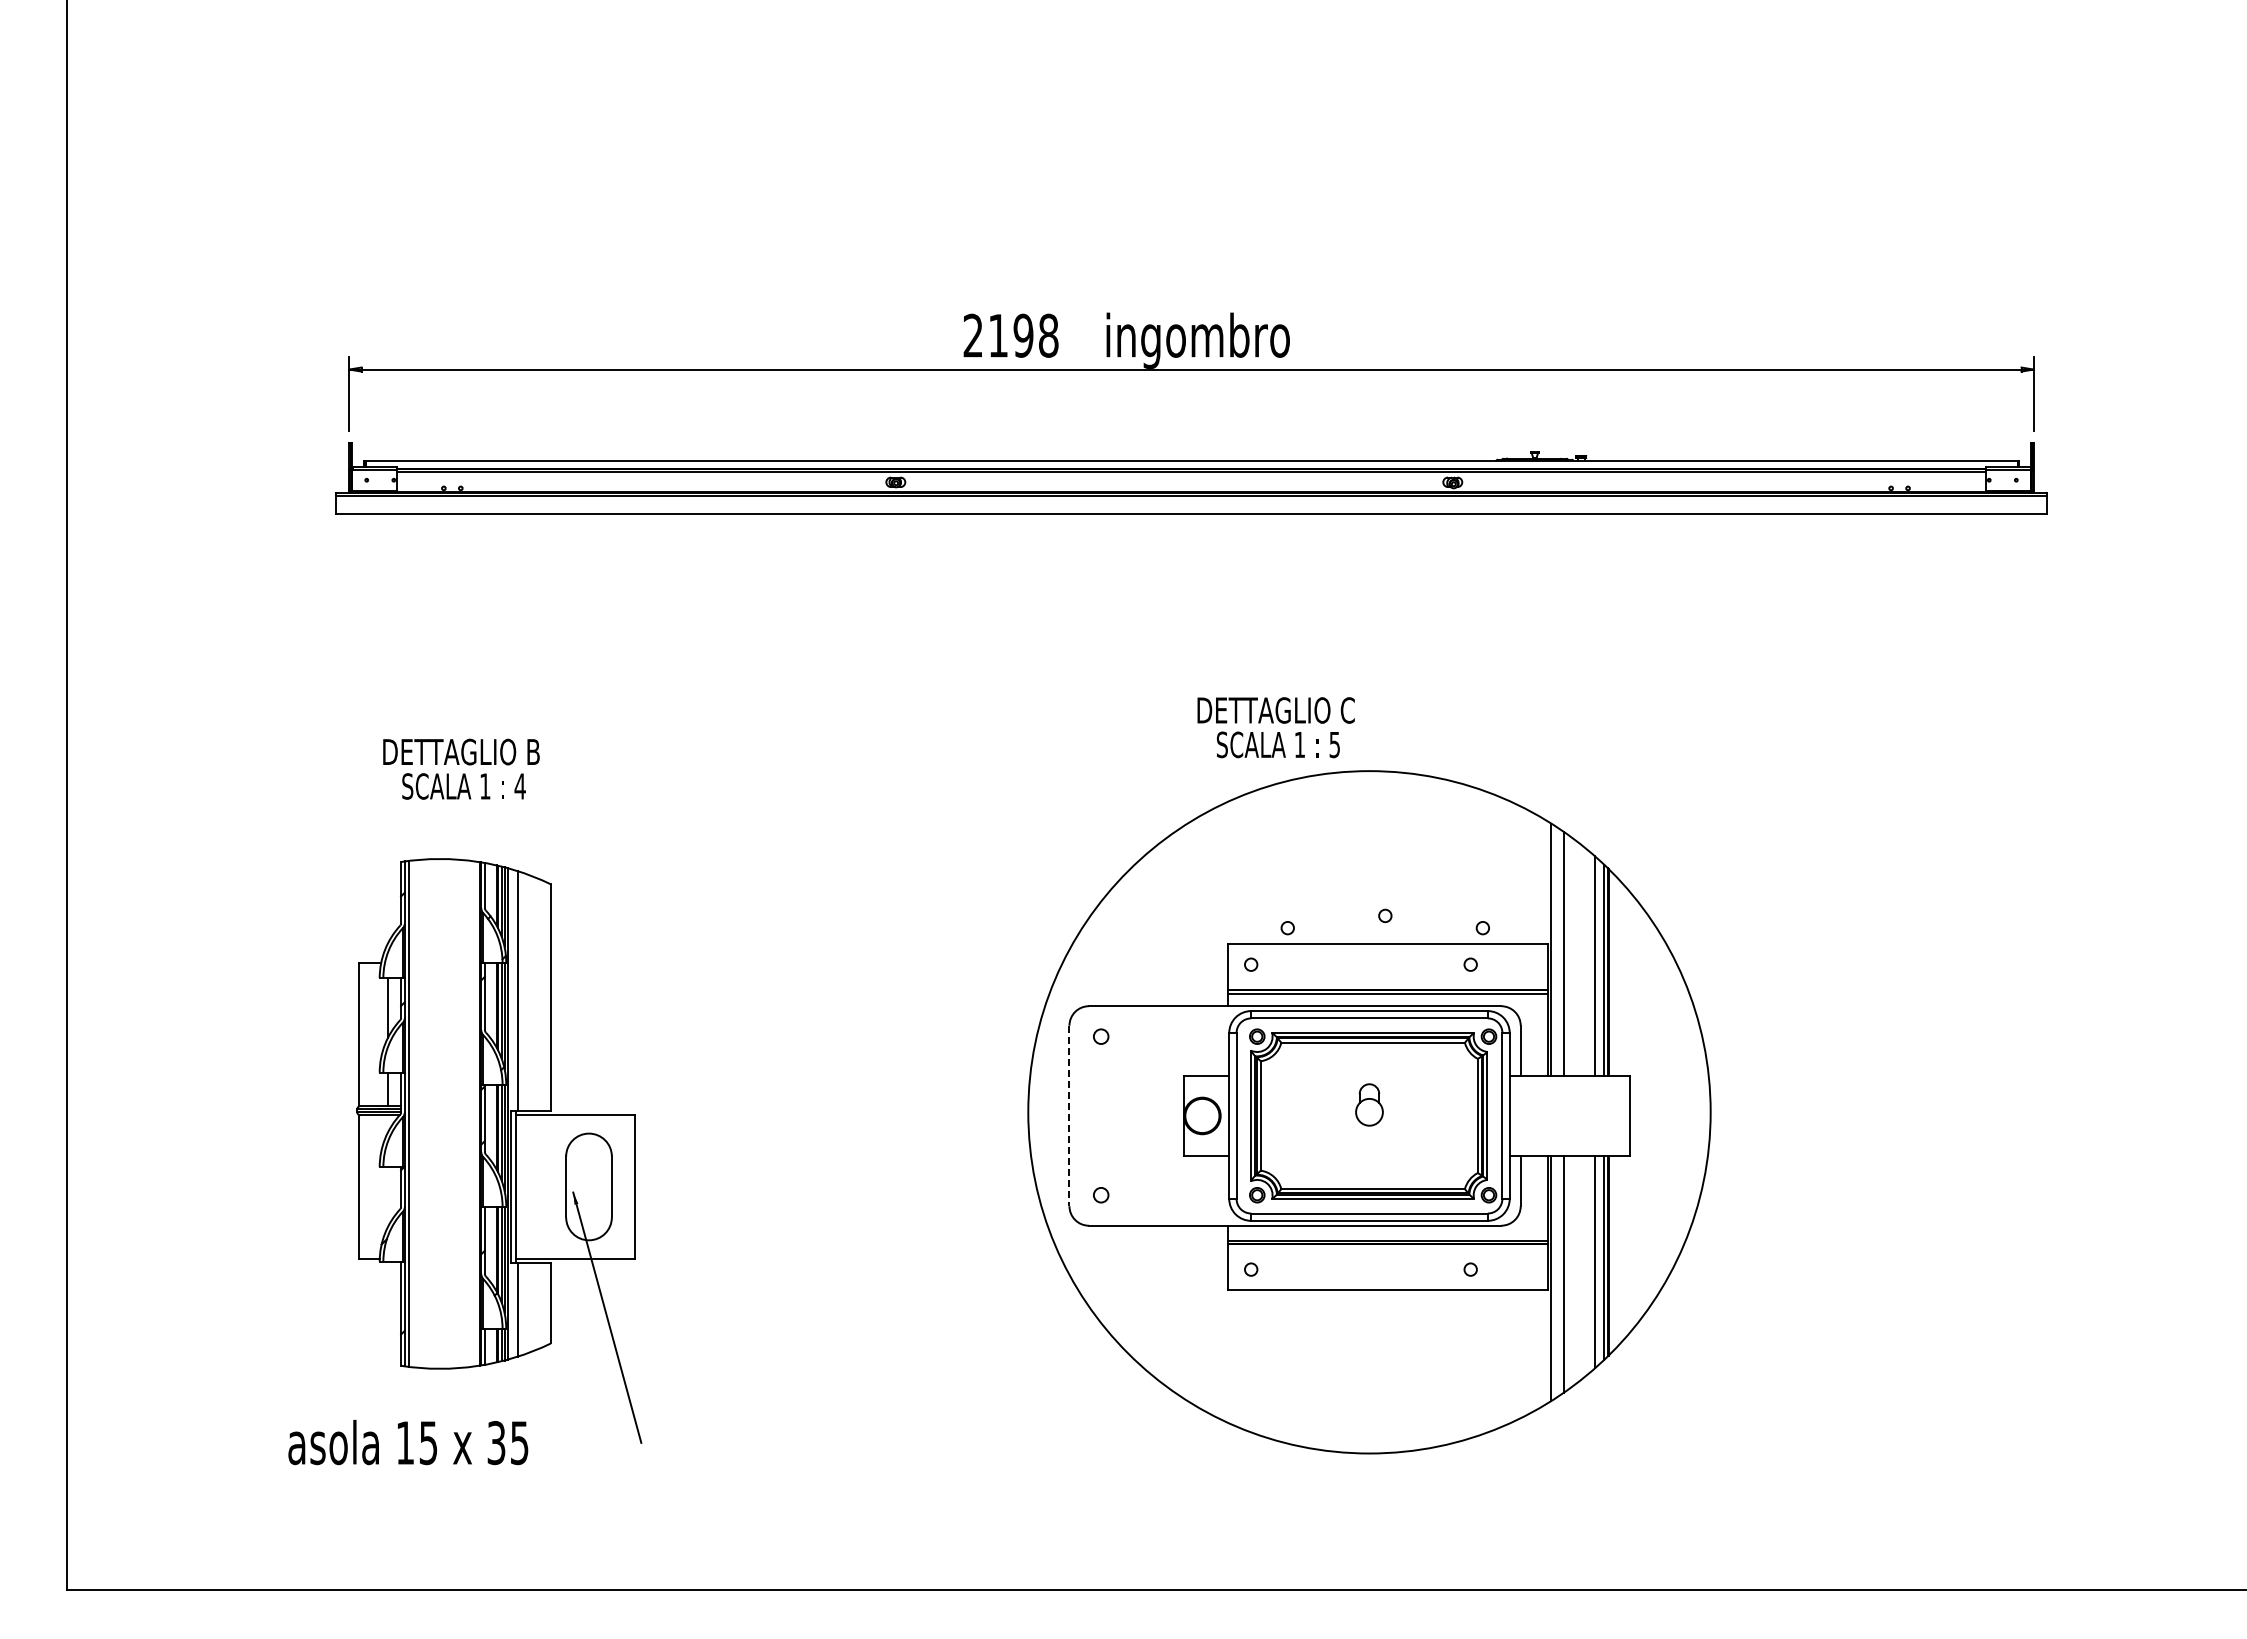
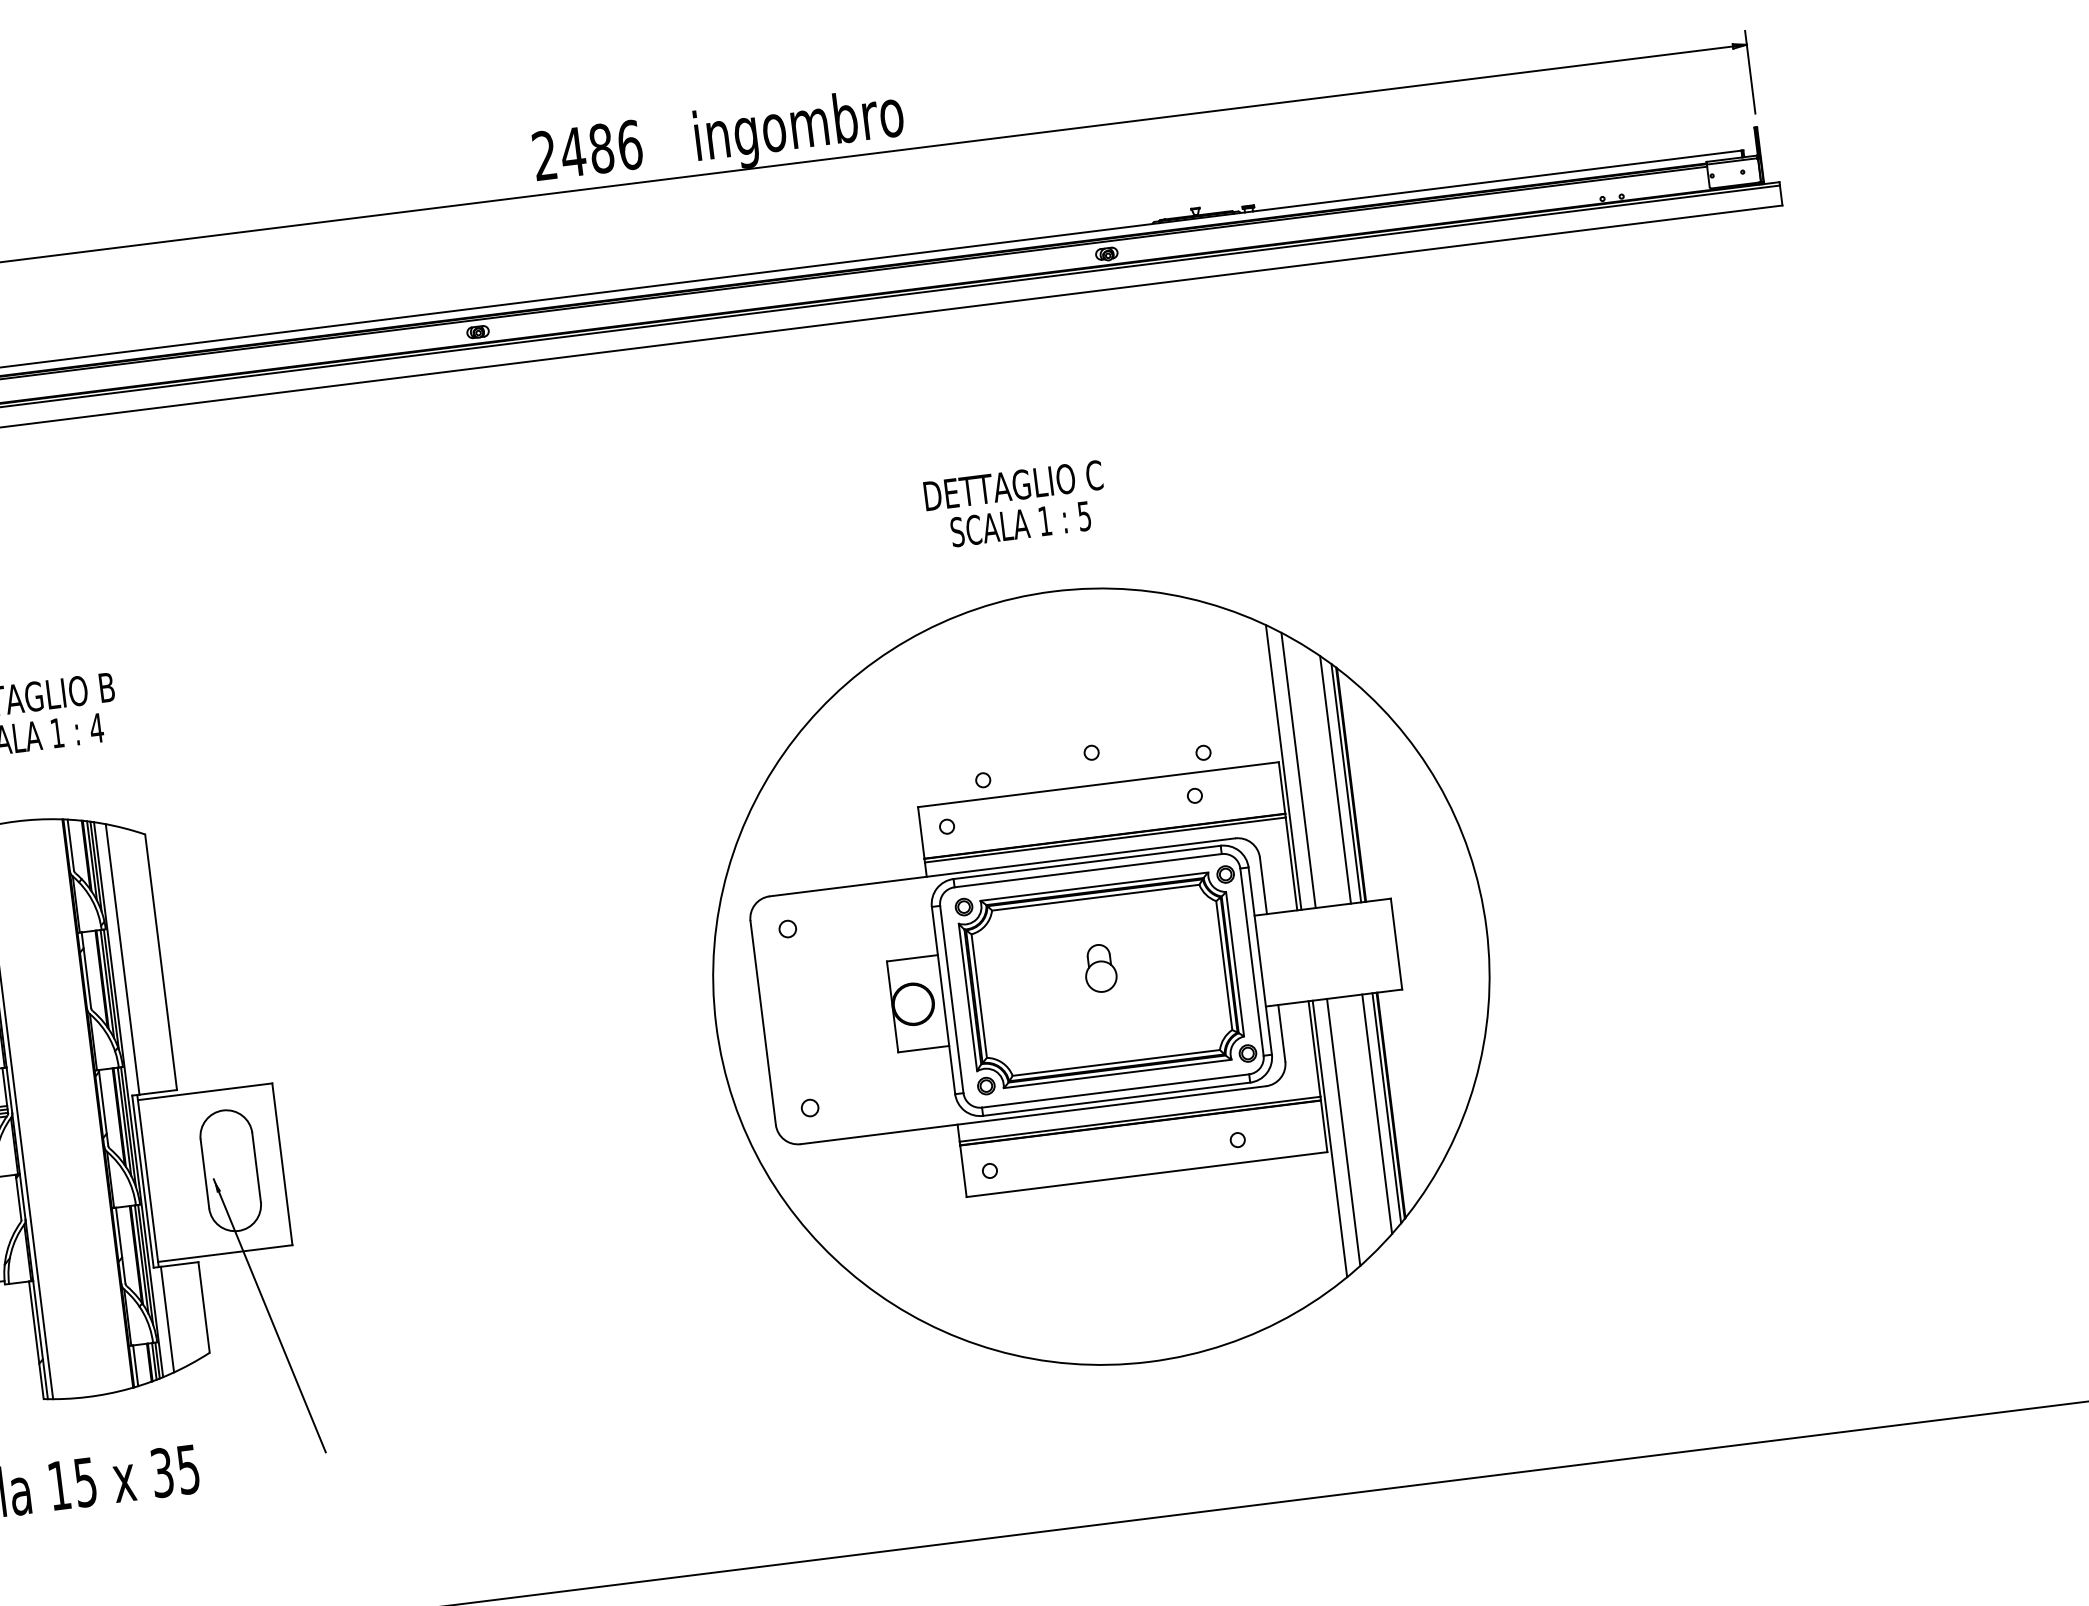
text: (1022, 335) -> (600, 148), 2198 -> 2486
text: (1275, 727) -> (1015, 504), moved
line: (1069, 1116) -> (763, 1023), dashed -> solid

